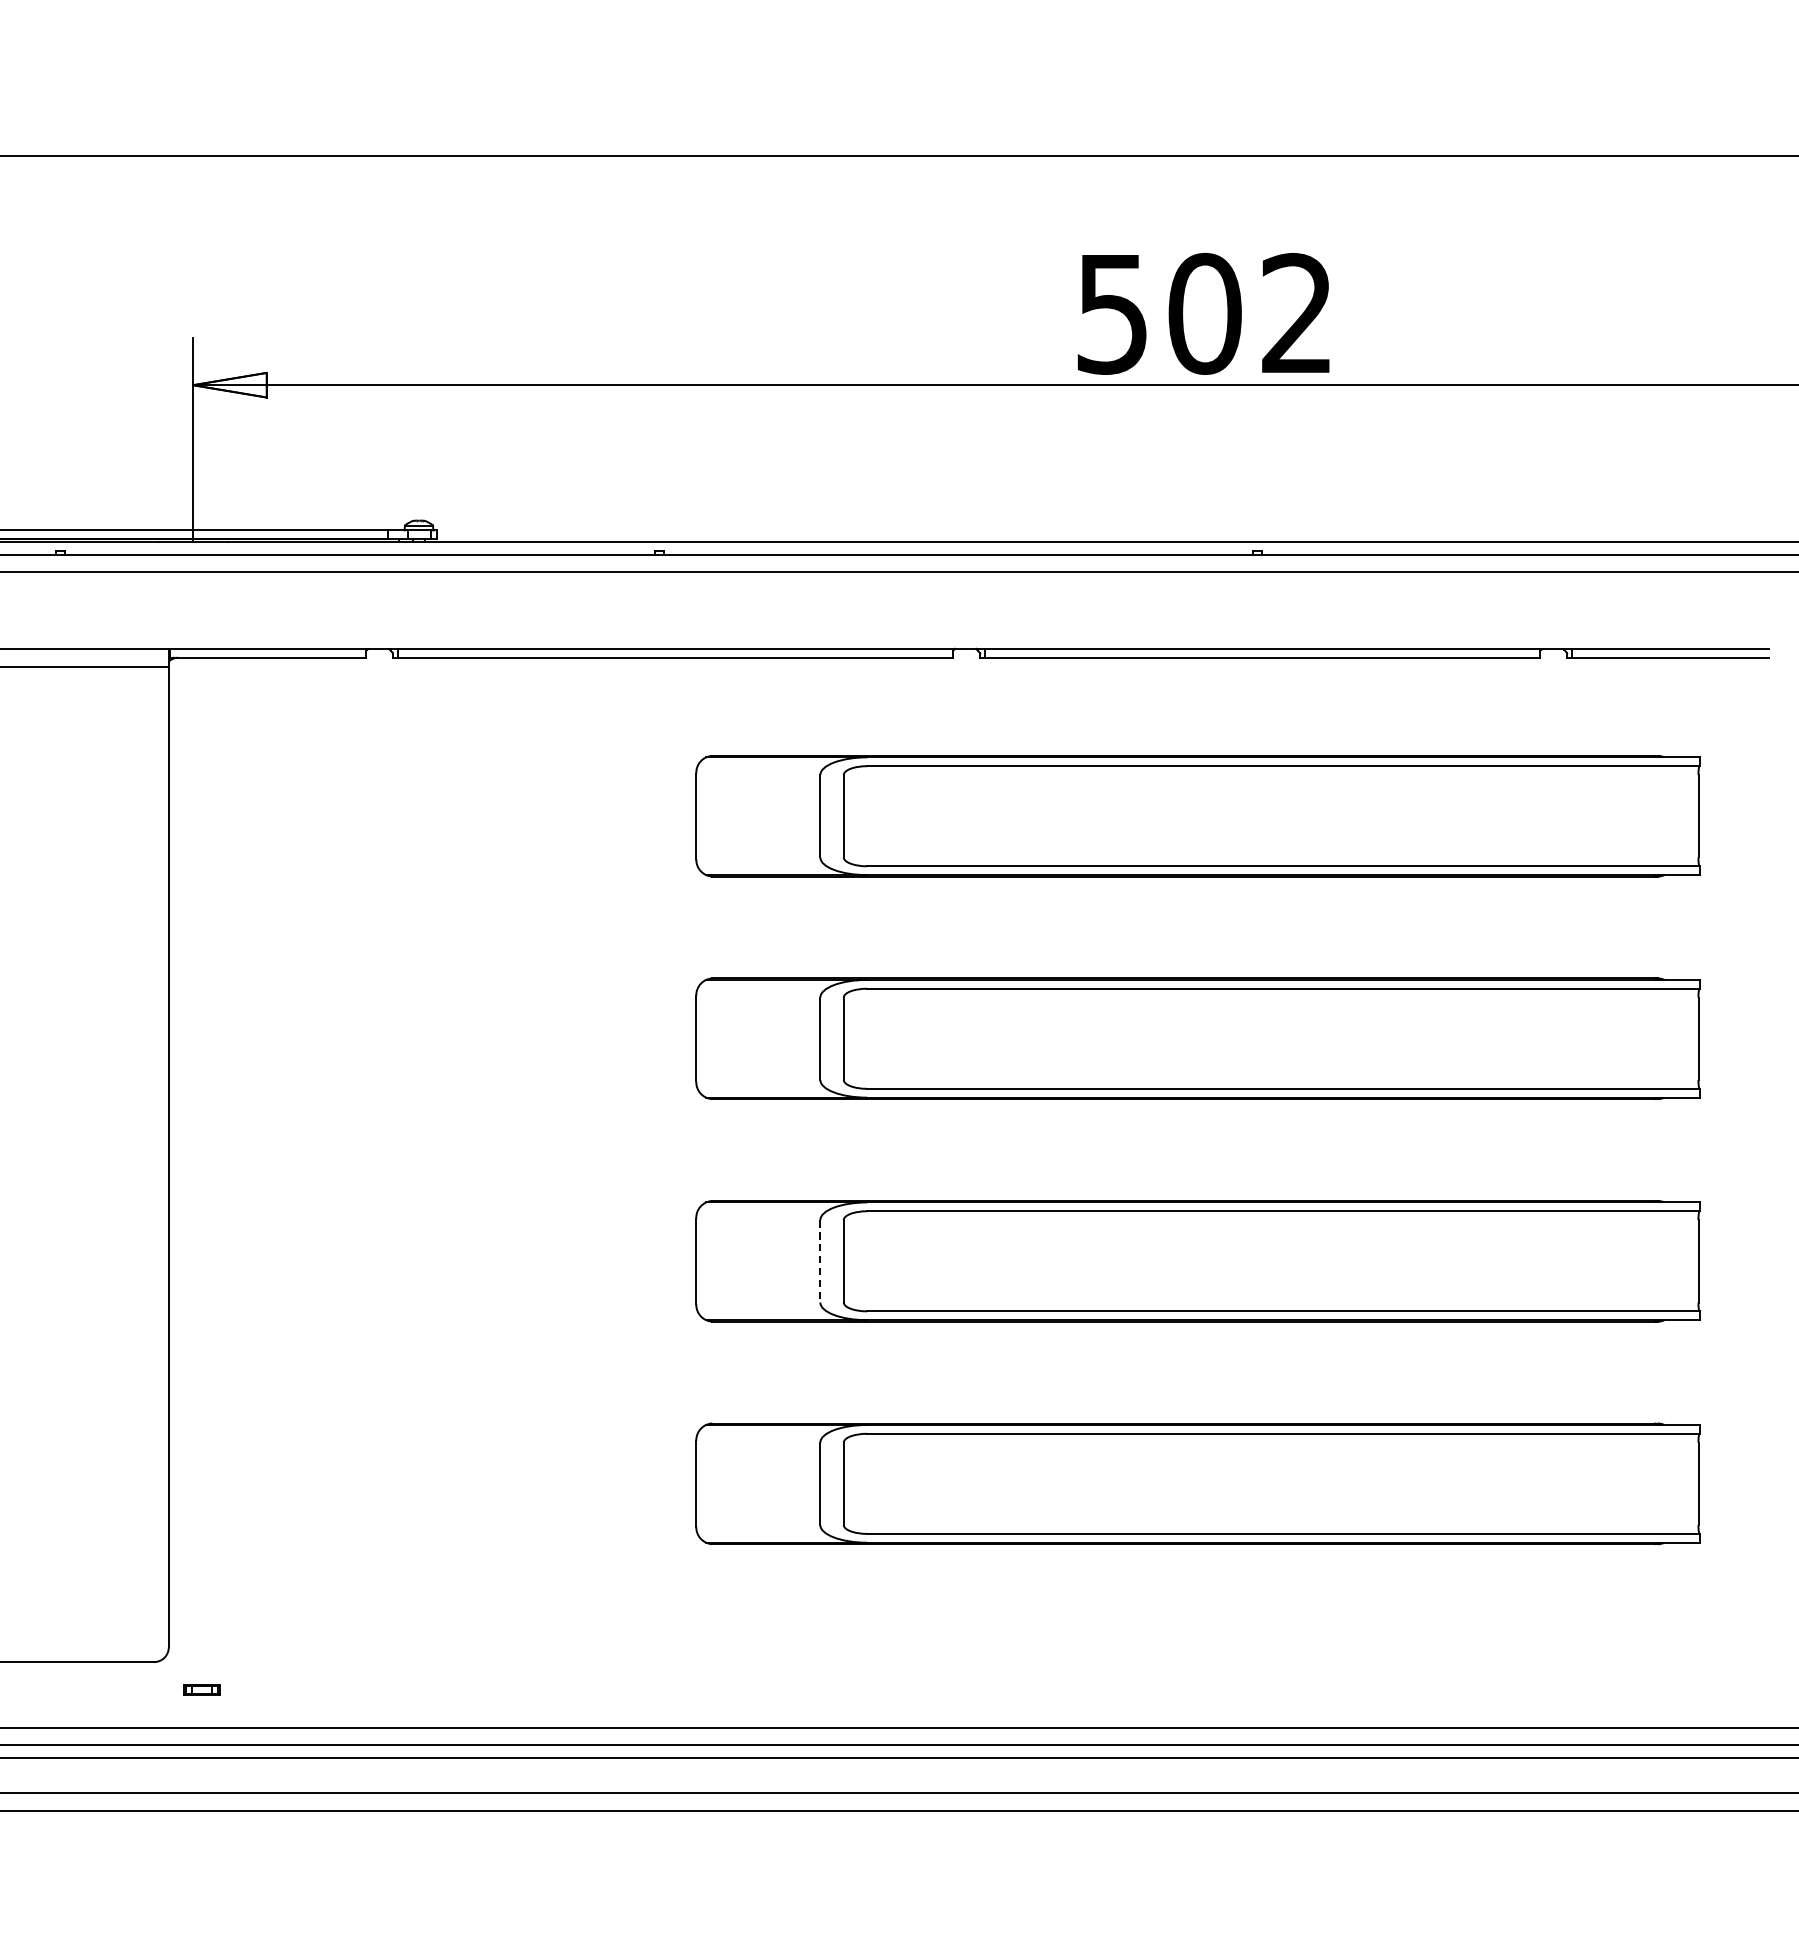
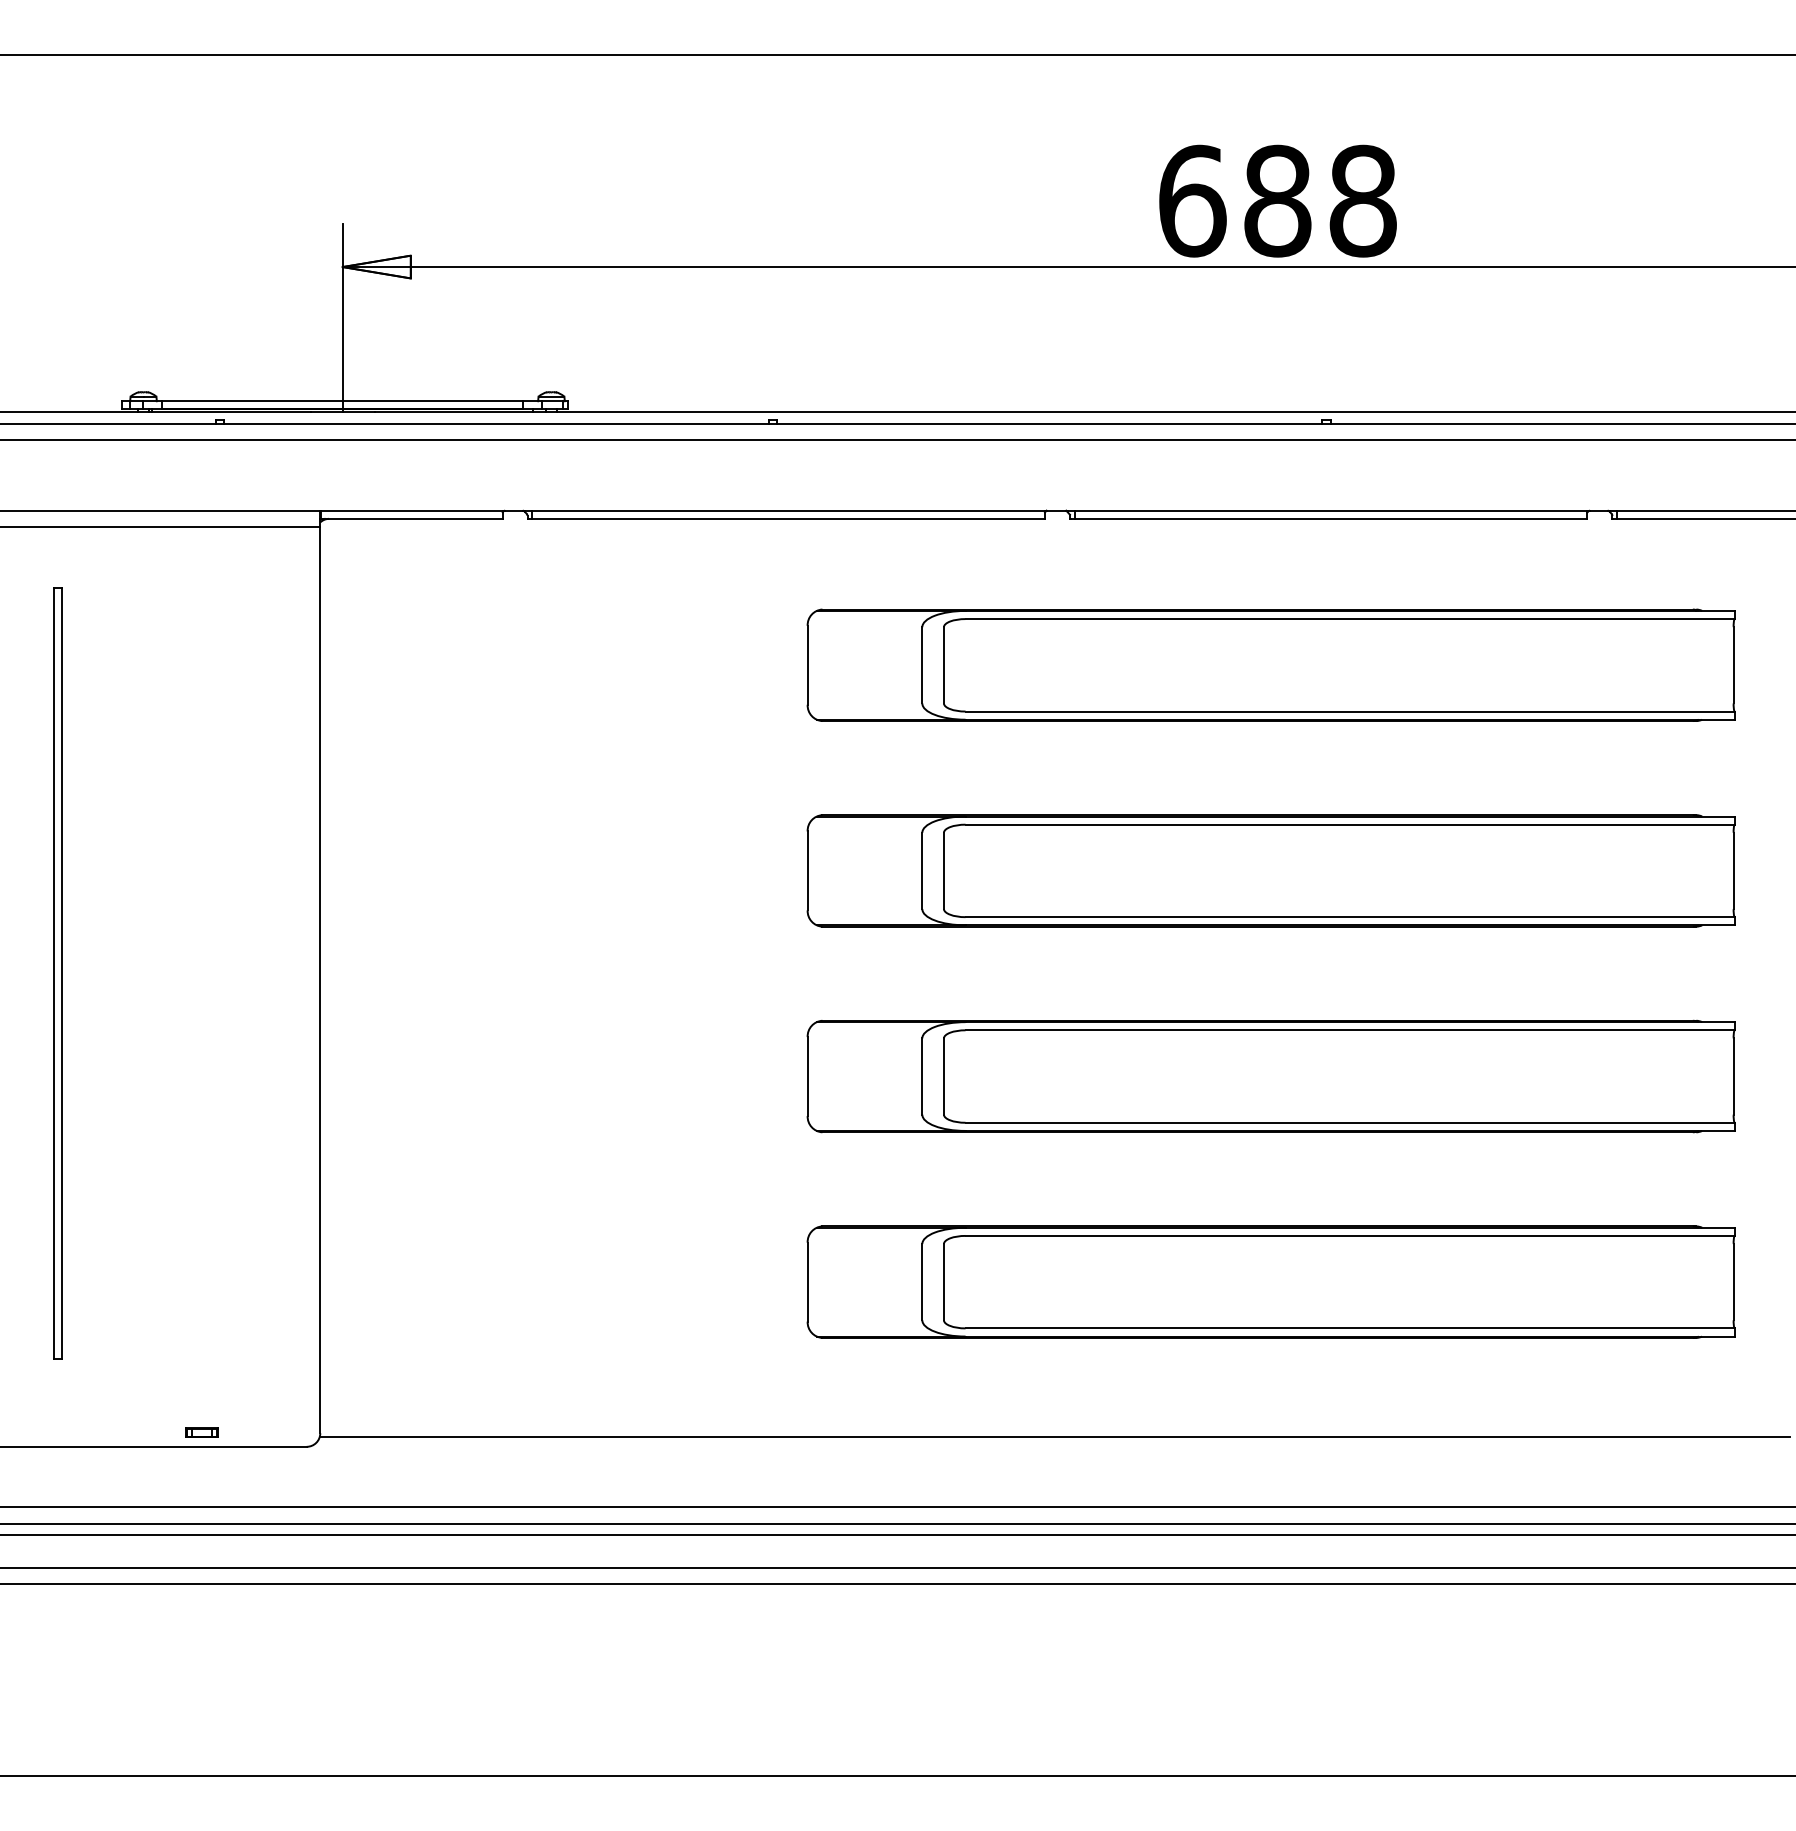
text: (1204, 313) -> (1277, 200), 502 -> 688
line: (820, 1262) -> (922, 1077), dashed -> solid
line: (963, 1650) -> (1054, 1436), added
part: (201, 1689) -> (201, 1432), moved

